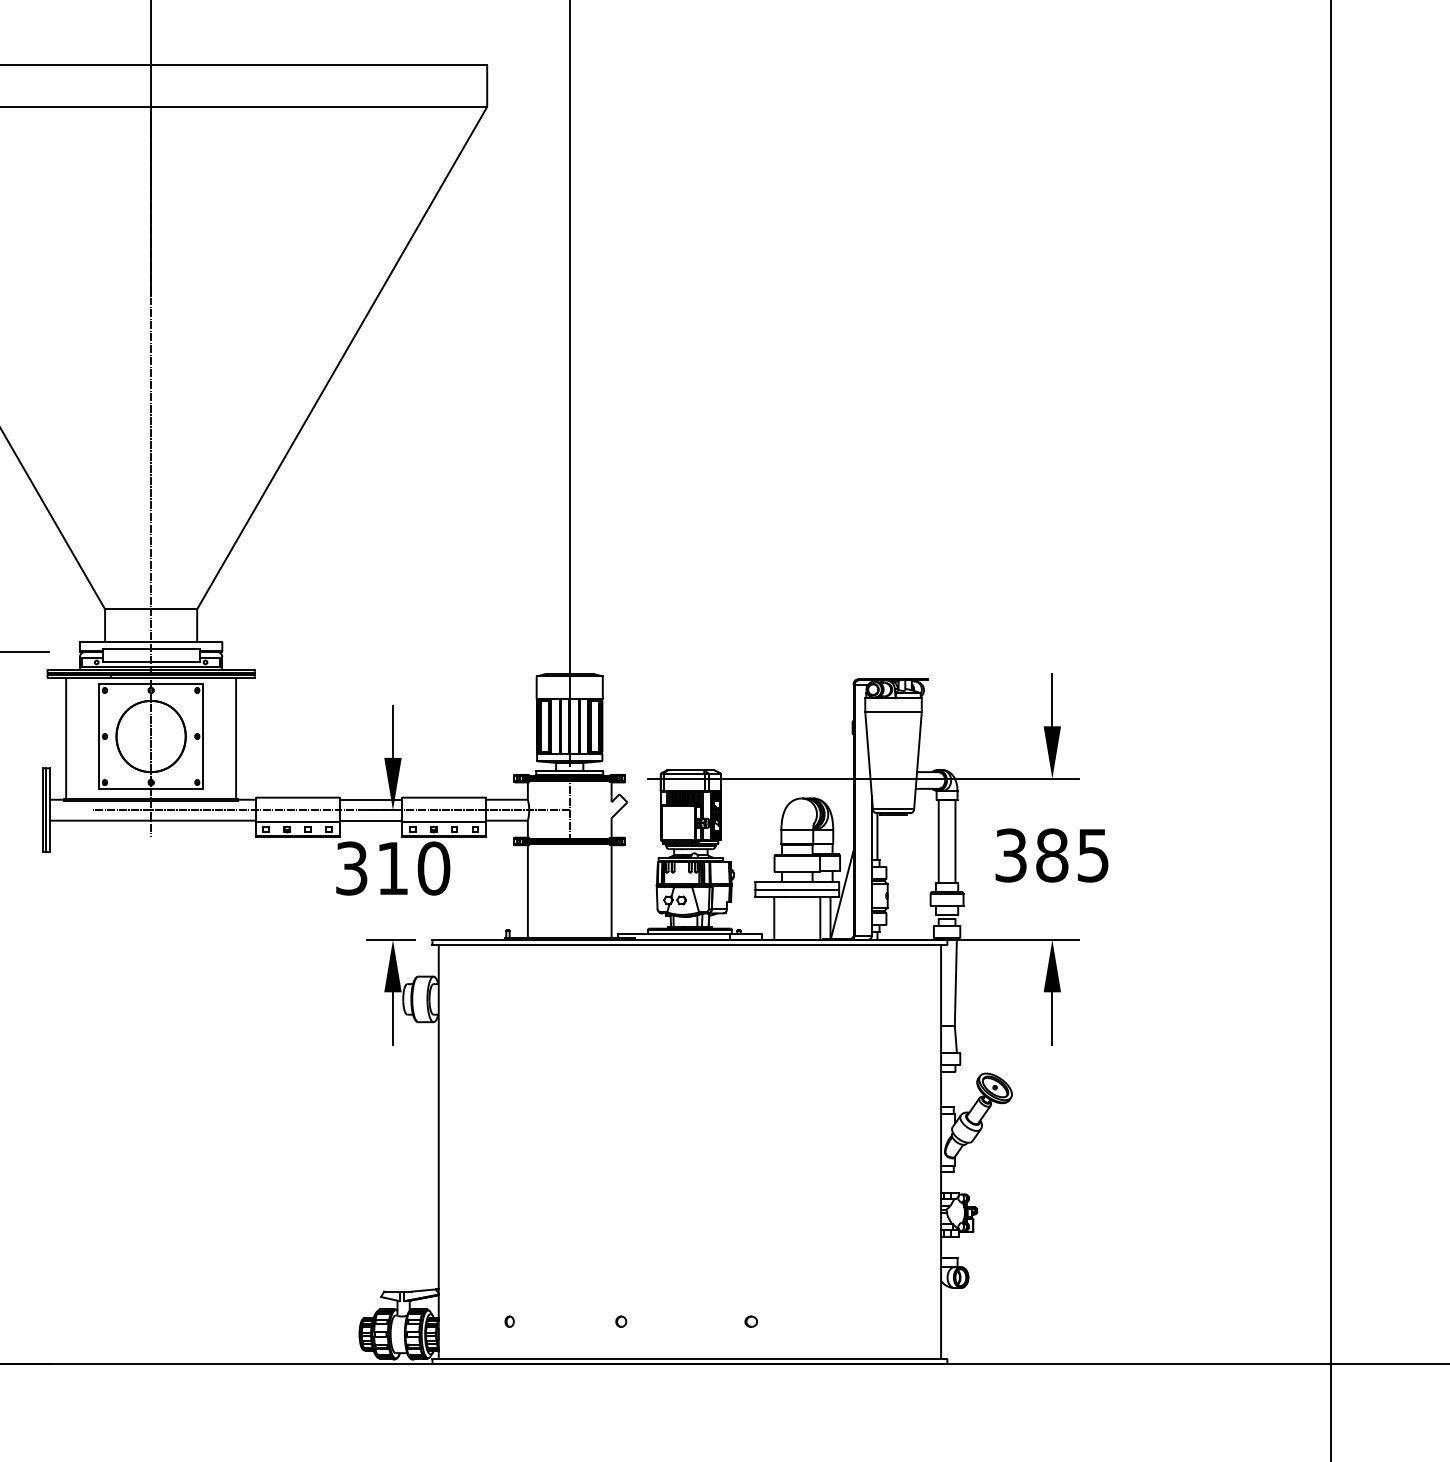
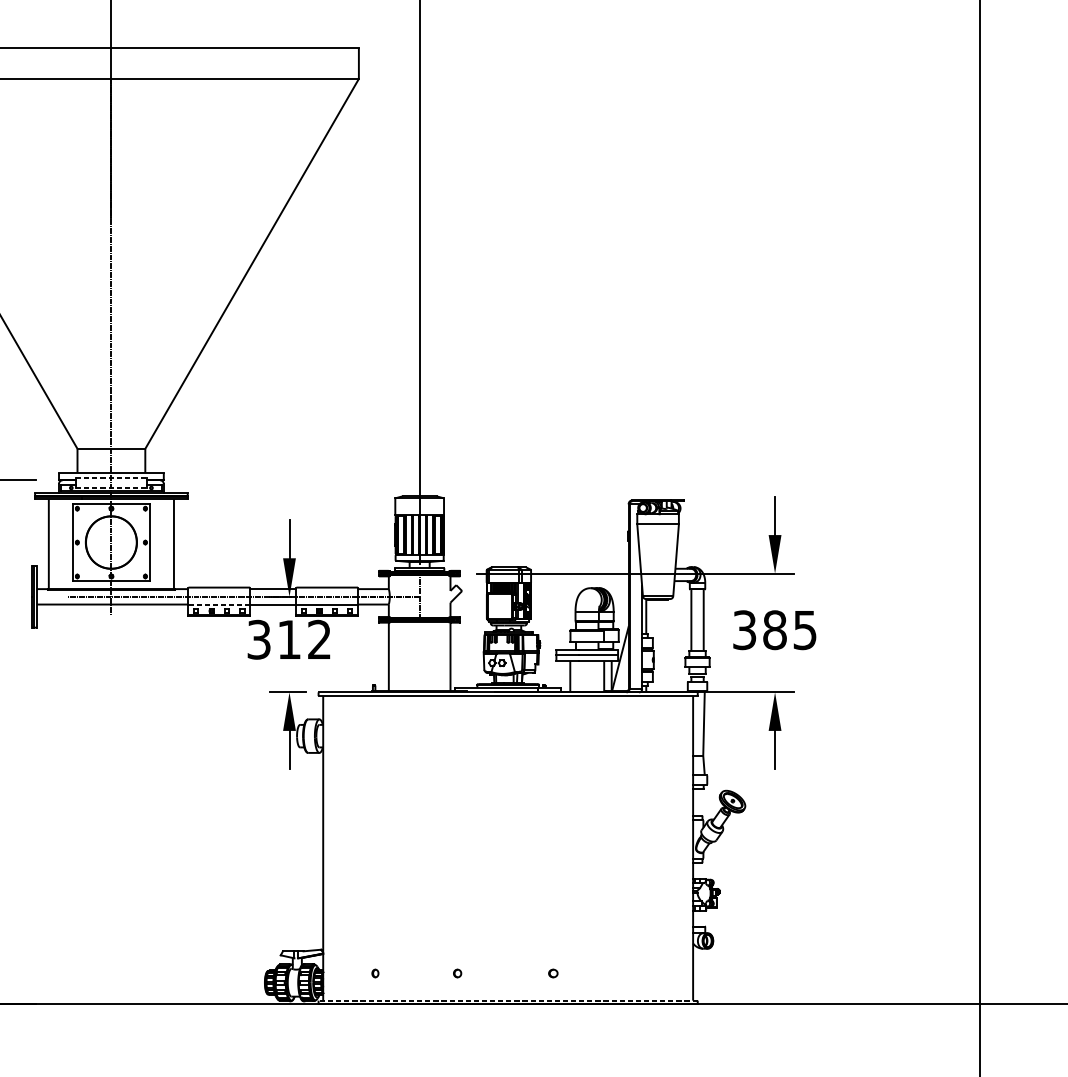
line: (152, 649) -> (112, 478), solid -> dashed
line: (152, 662) -> (112, 488), solid -> dashed
line: (297, 821) -> (219, 605), solid -> dashed
text: (433, 868) -> (319, 639), 310 -> 312
line: (689, 1358) -> (507, 1000), solid -> dashed

